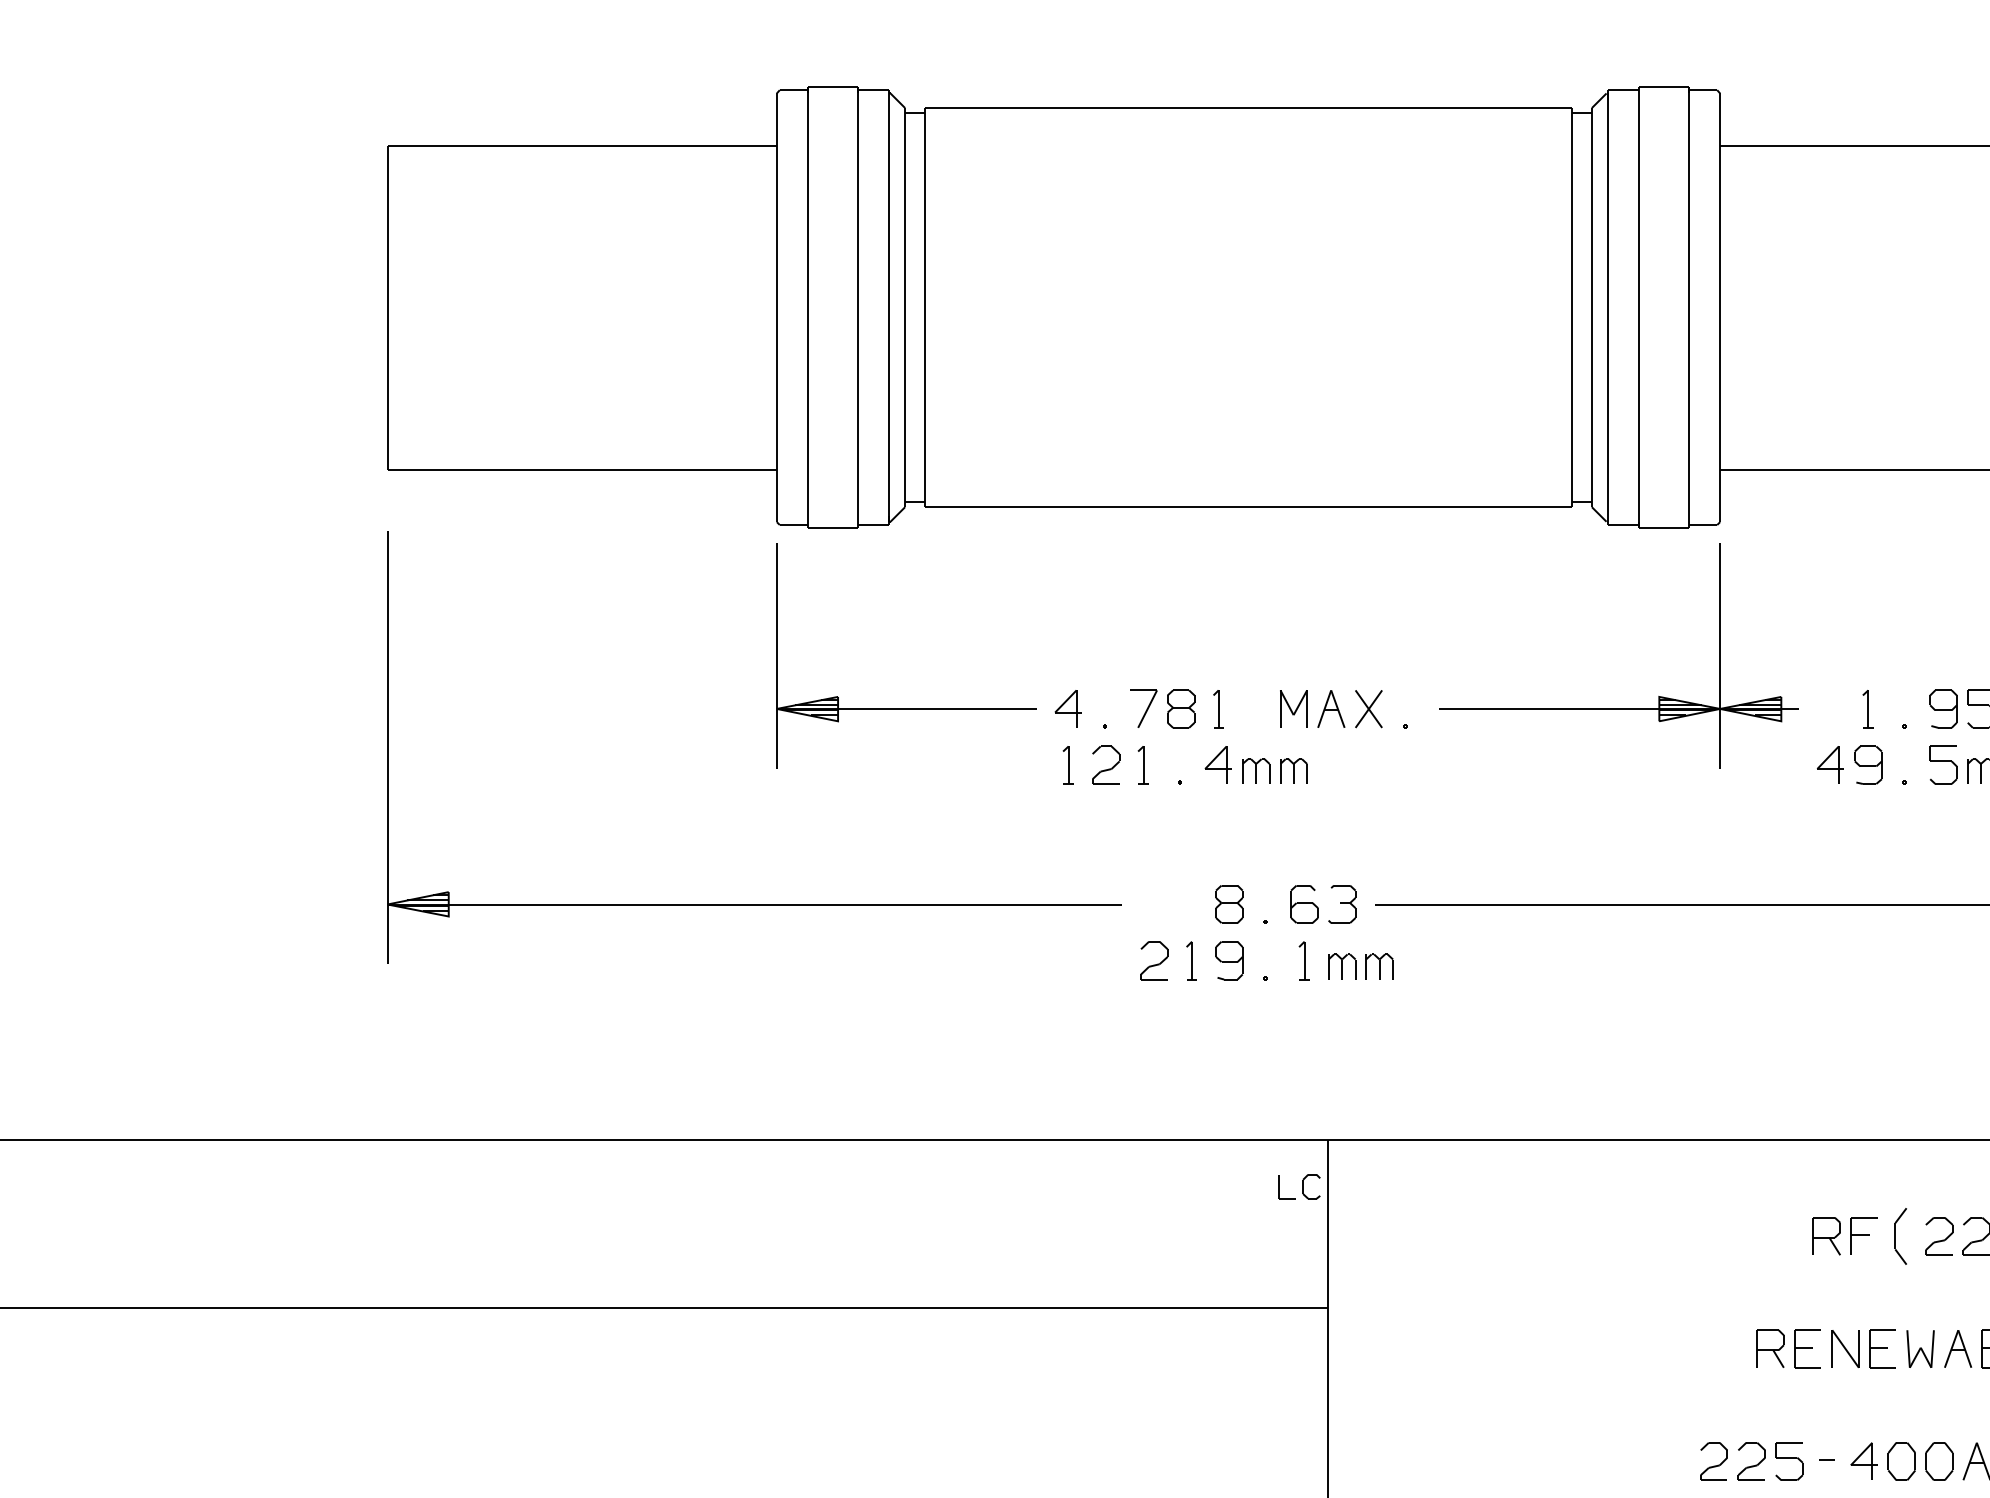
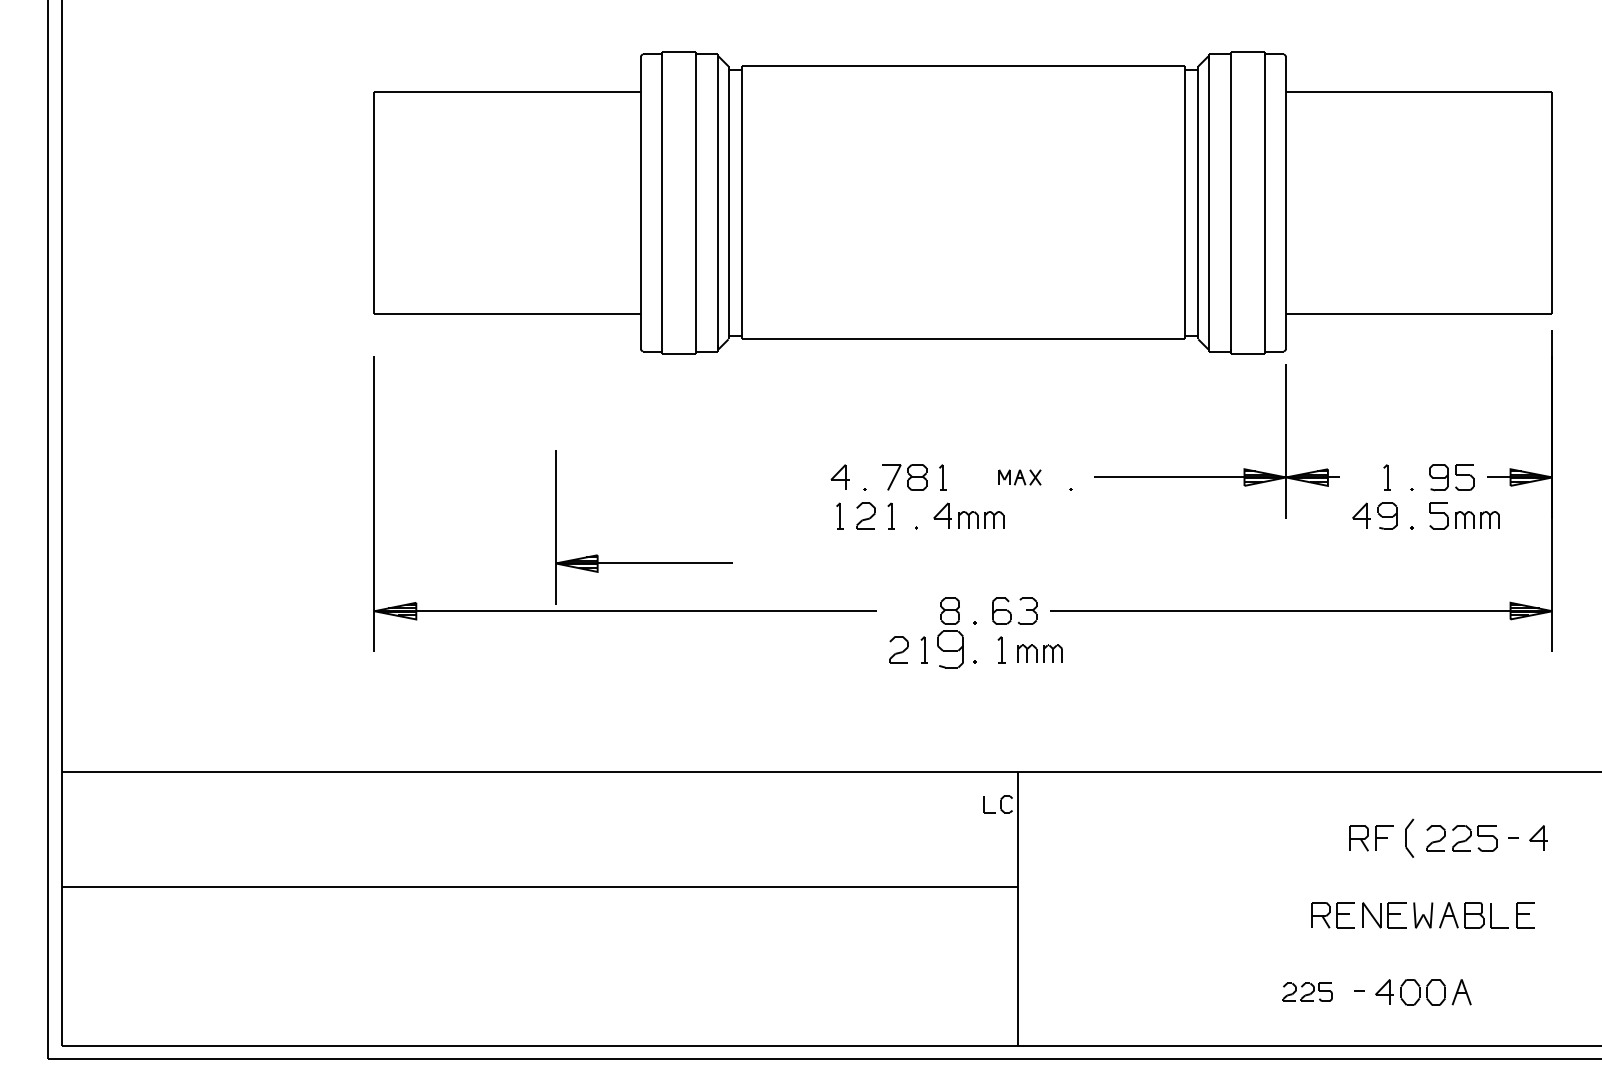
part: (905, 707) -> (643, 562), moved
part: (1330, 708) -> (1019, 477), size x0.6
part: (1228, 960) -> (949, 649), size x1.4
part: (1751, 1461) -> (1307, 992), size x0.7

